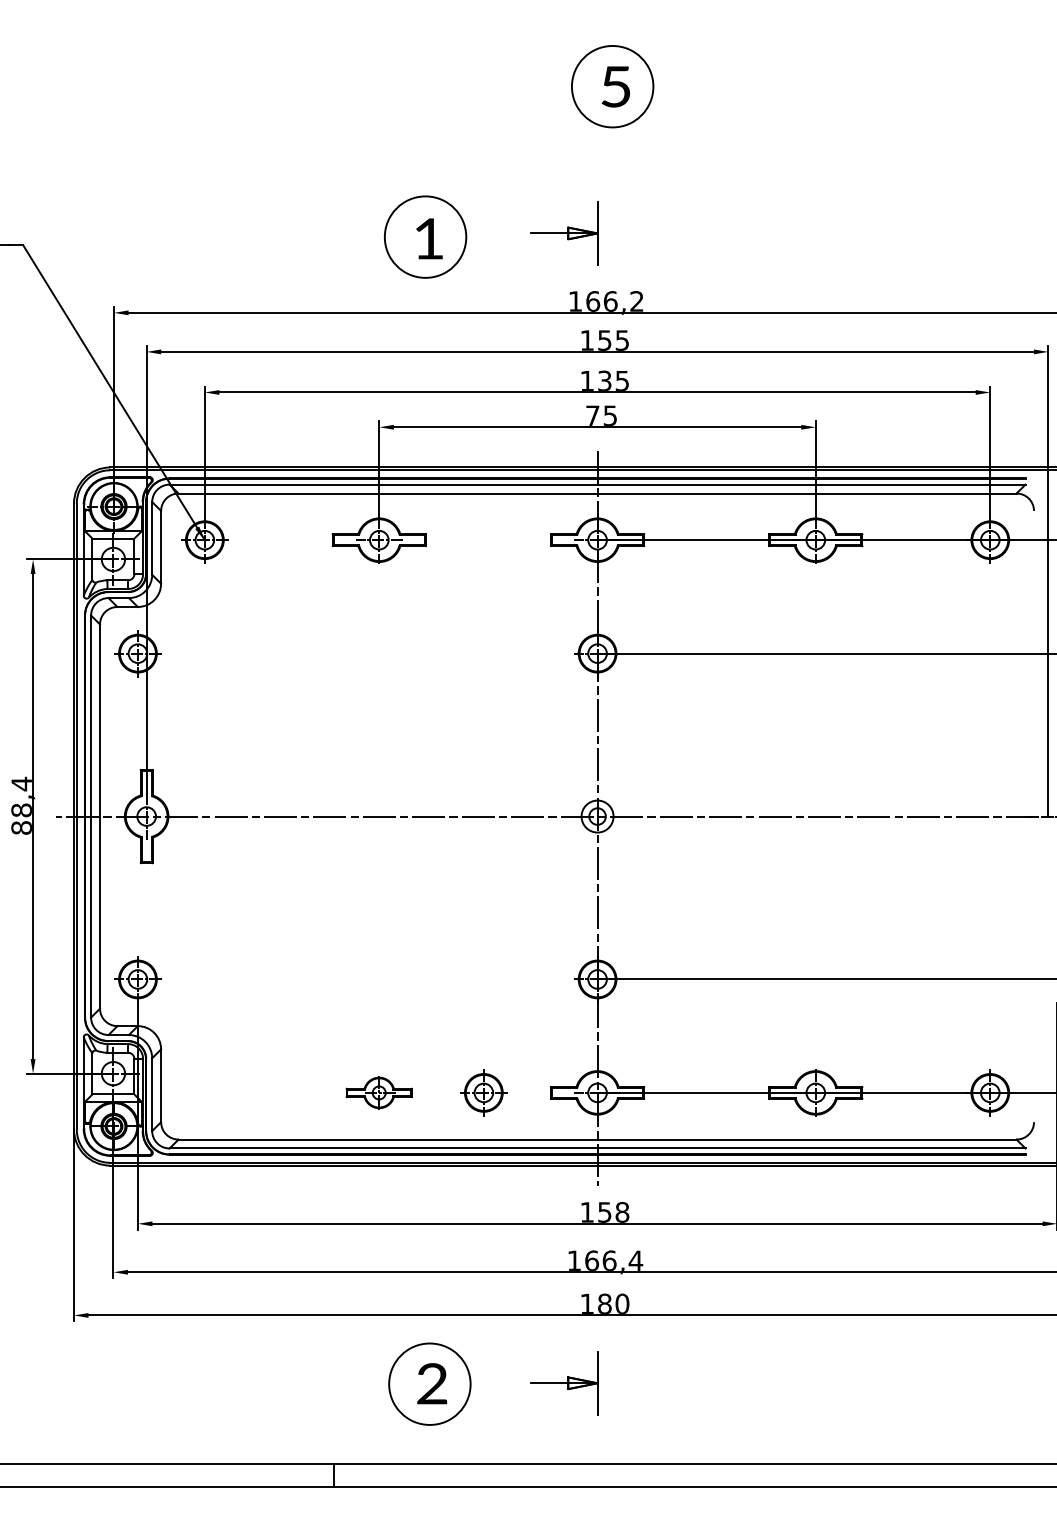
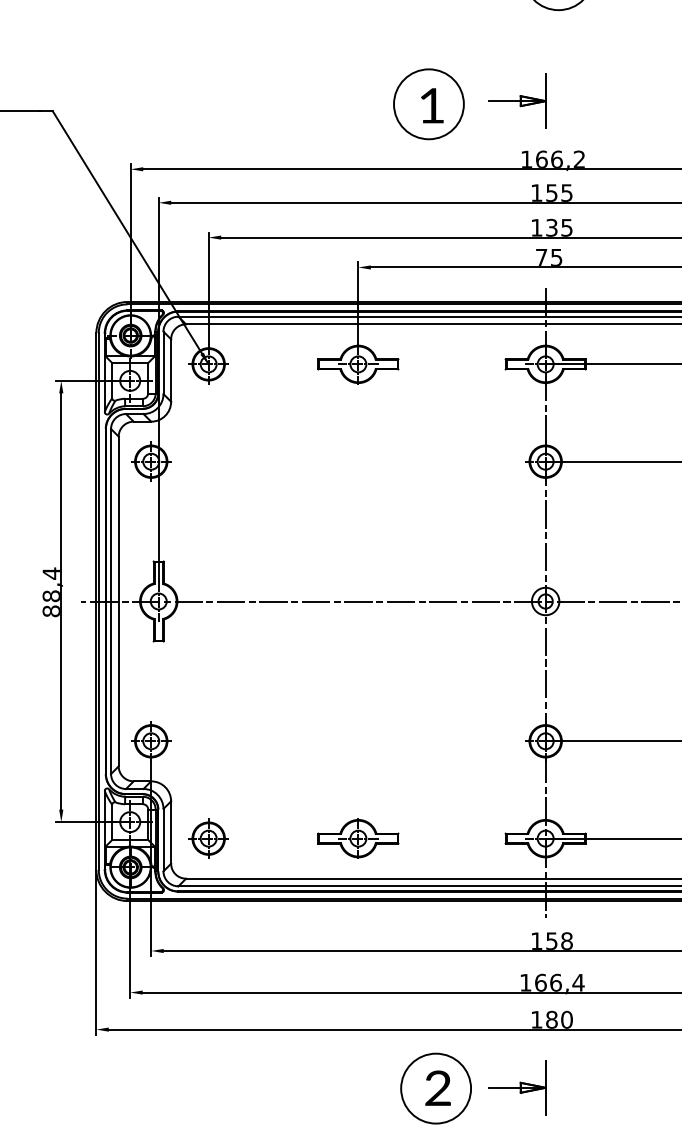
part: (425, 236) -> (428, 103), moved
part: (378, 1092) -> (357, 838), size x1.43
part: (483, 1092) -> (208, 838), moved
part: (429, 1383) -> (435, 1088), moved

